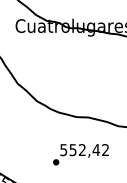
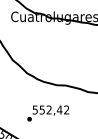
text: (80, 154) -> (47, 113), moved

